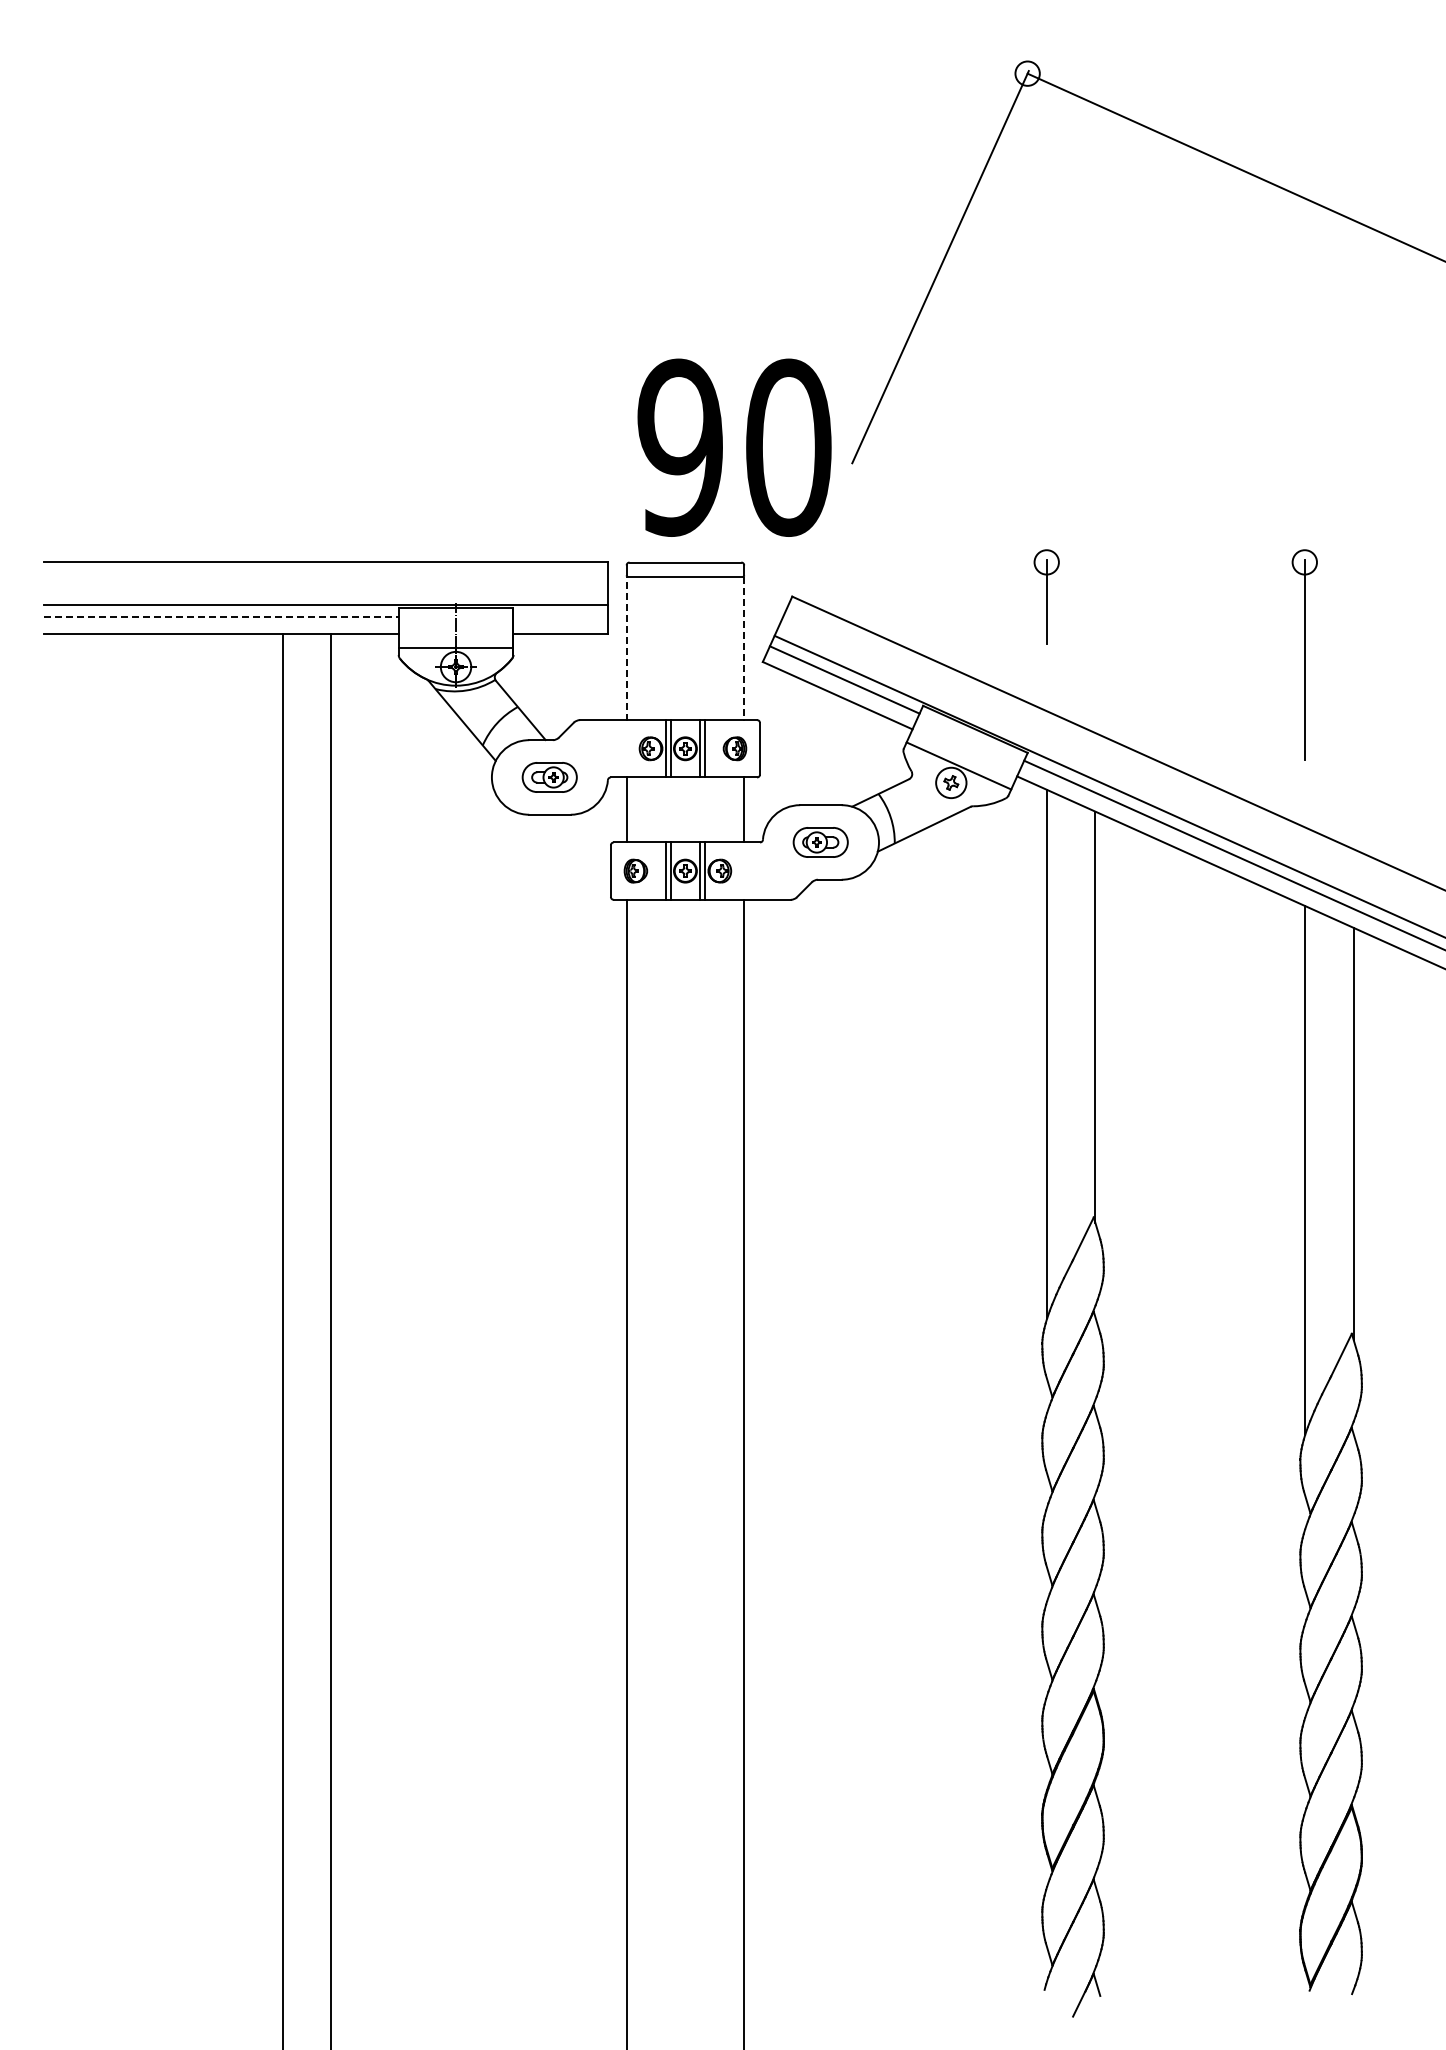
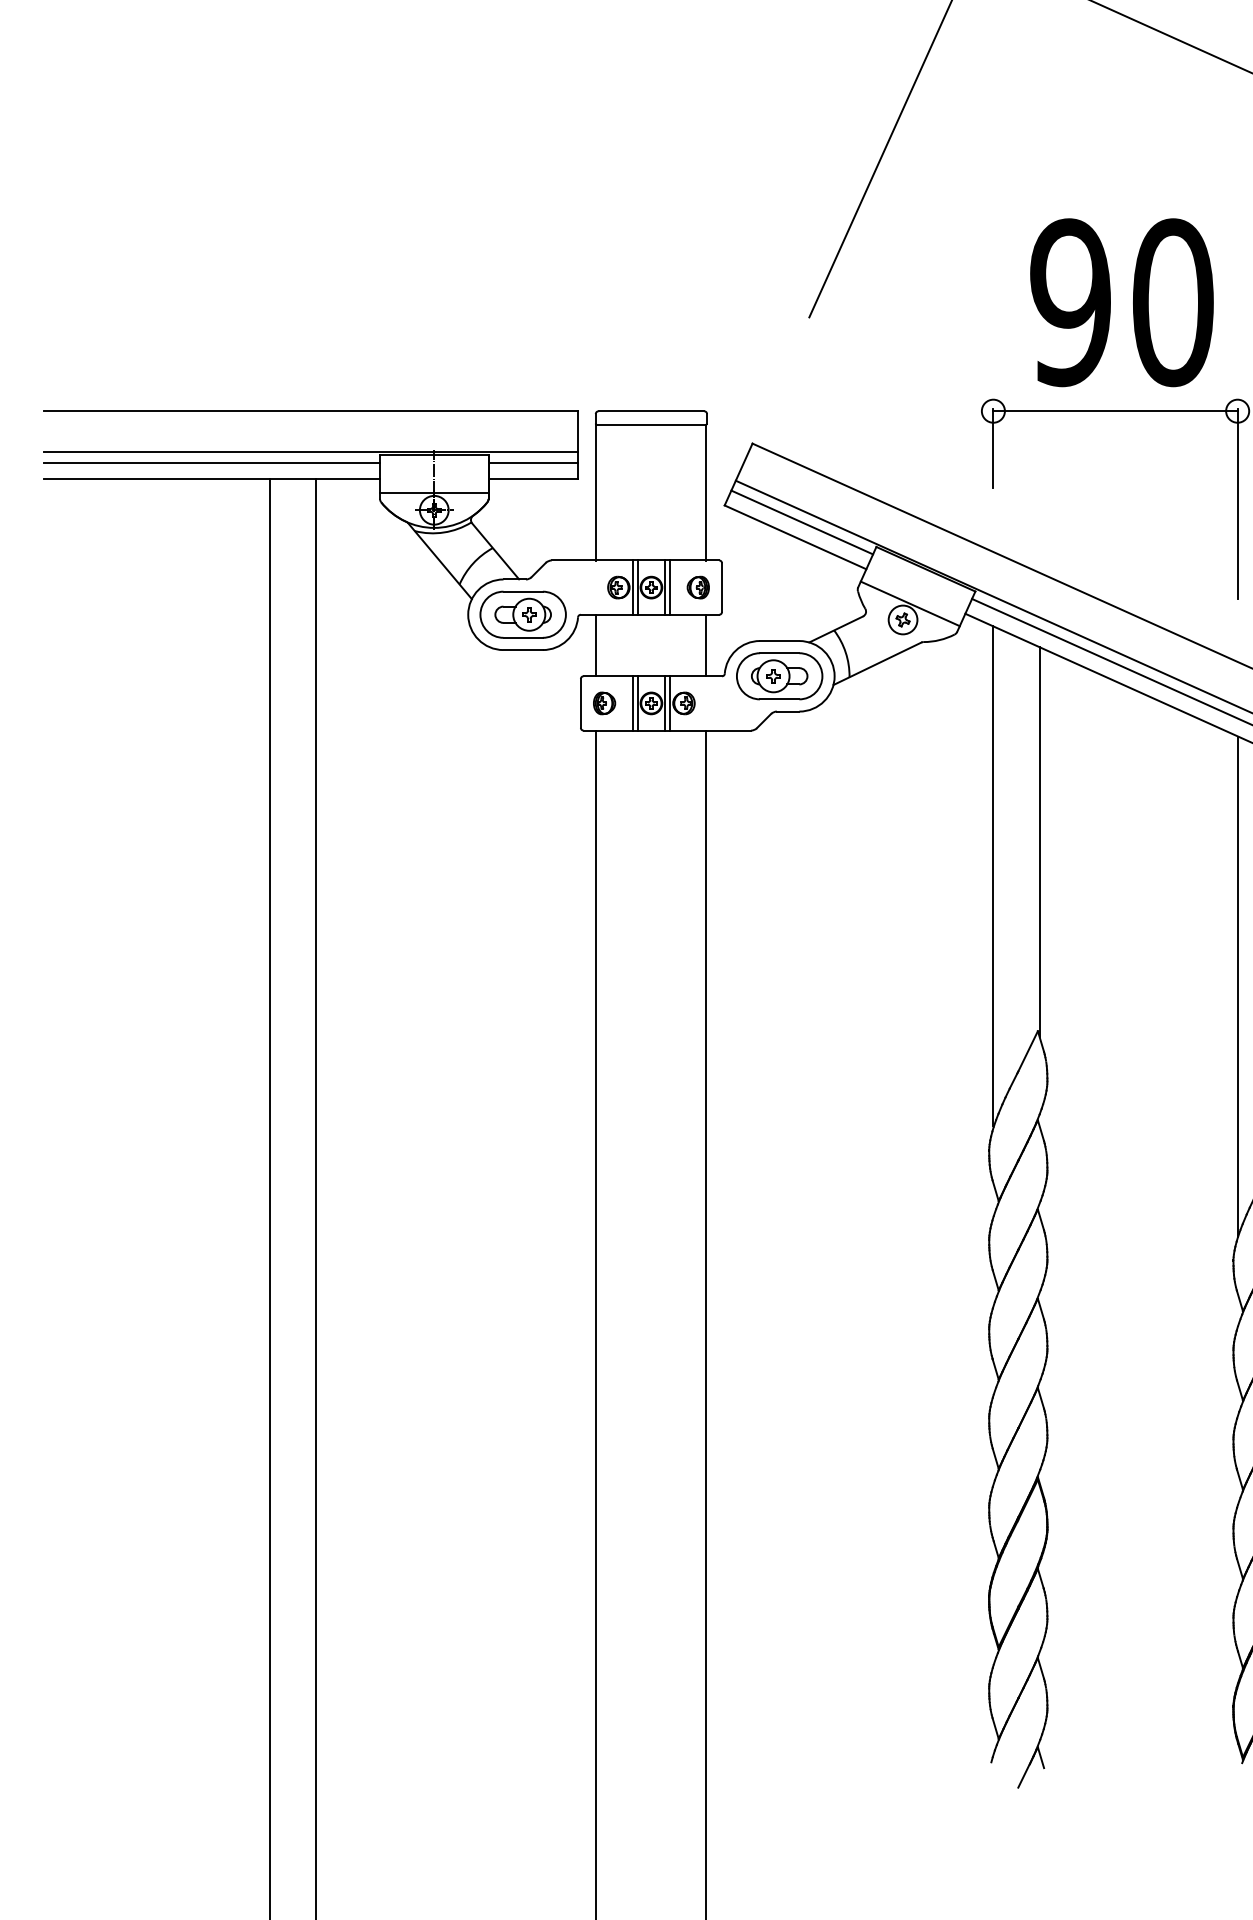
text: (734, 447) -> (1121, 302), moved
line: (1175, 562) -> (1115, 411), added
line: (221, 616) -> (212, 462), dashed -> solid
line: (560, 616) -> (533, 462), added
line: (627, 648) -> (596, 492), dashed -> solid
line: (743, 648) -> (706, 492), dashed -> solid
part: (549, 777) -> (522, 614), size x1.67
part: (820, 842) -> (779, 676), size x1.67

